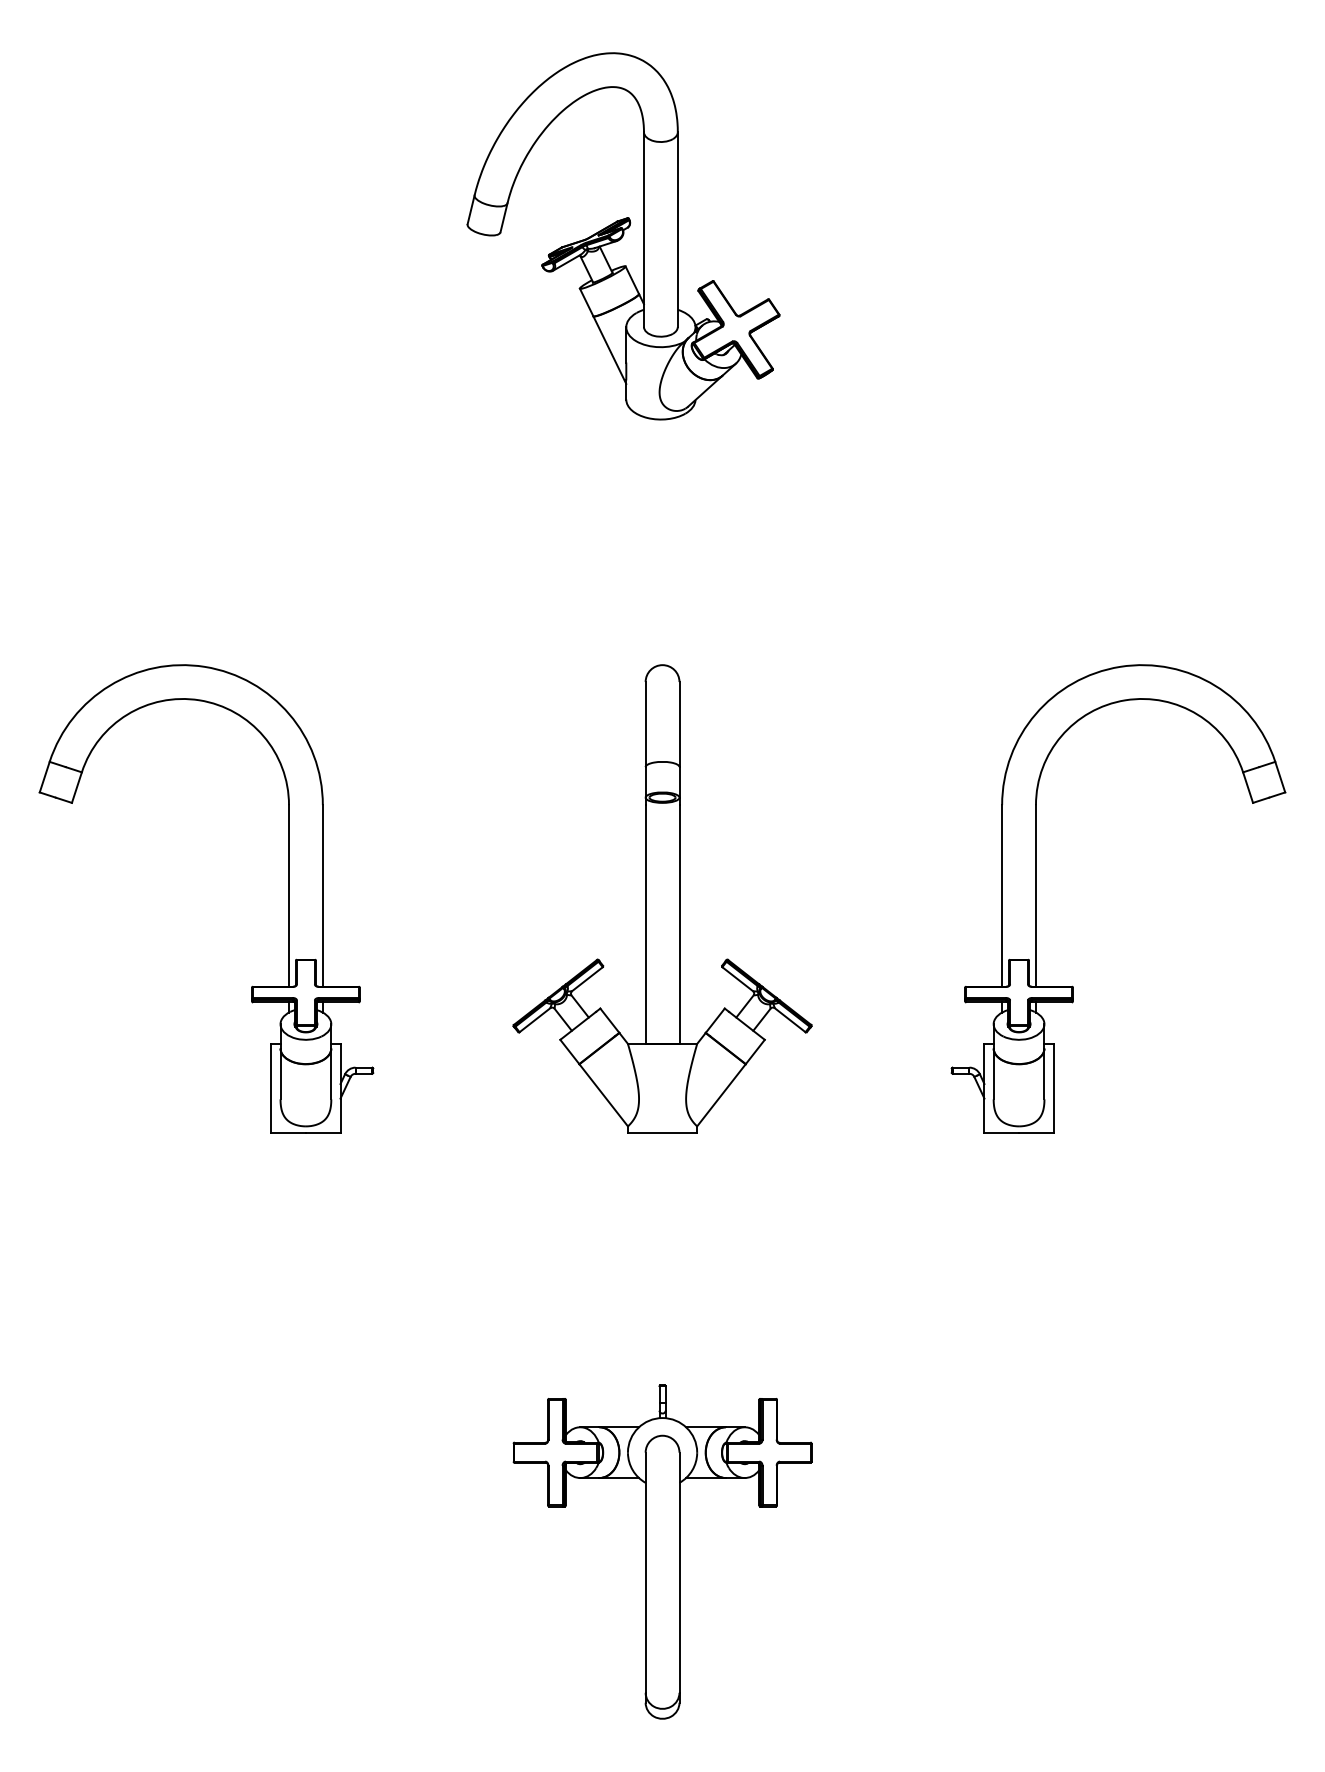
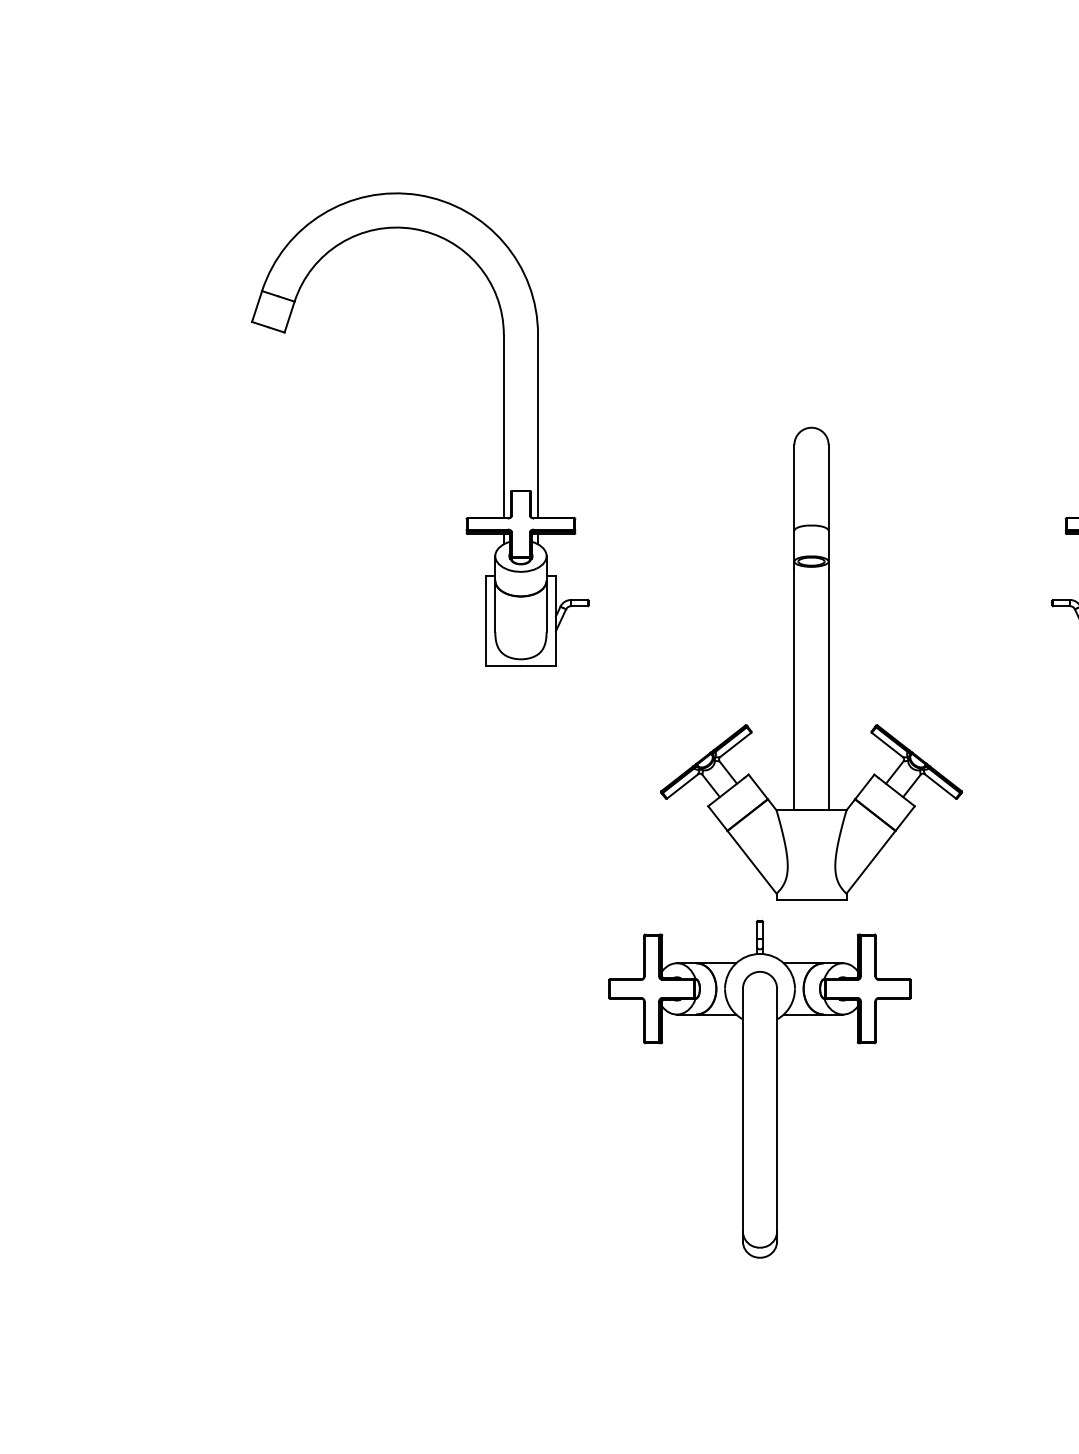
part: (288, 898) -> (503, 429), moved
part: (662, 898) -> (811, 663), moved

